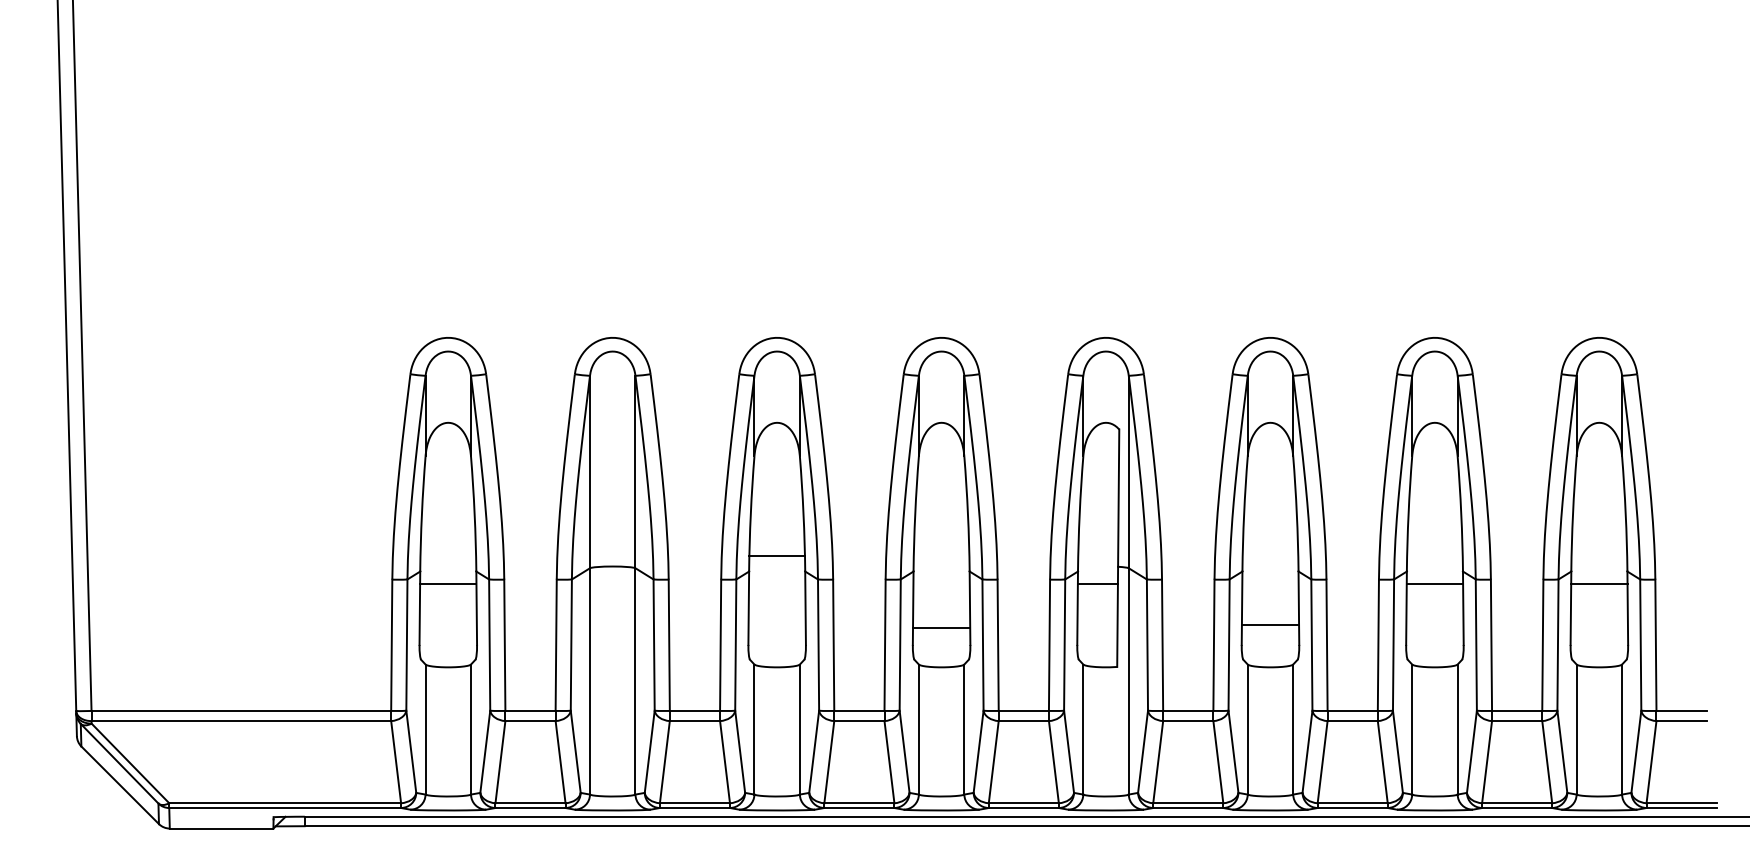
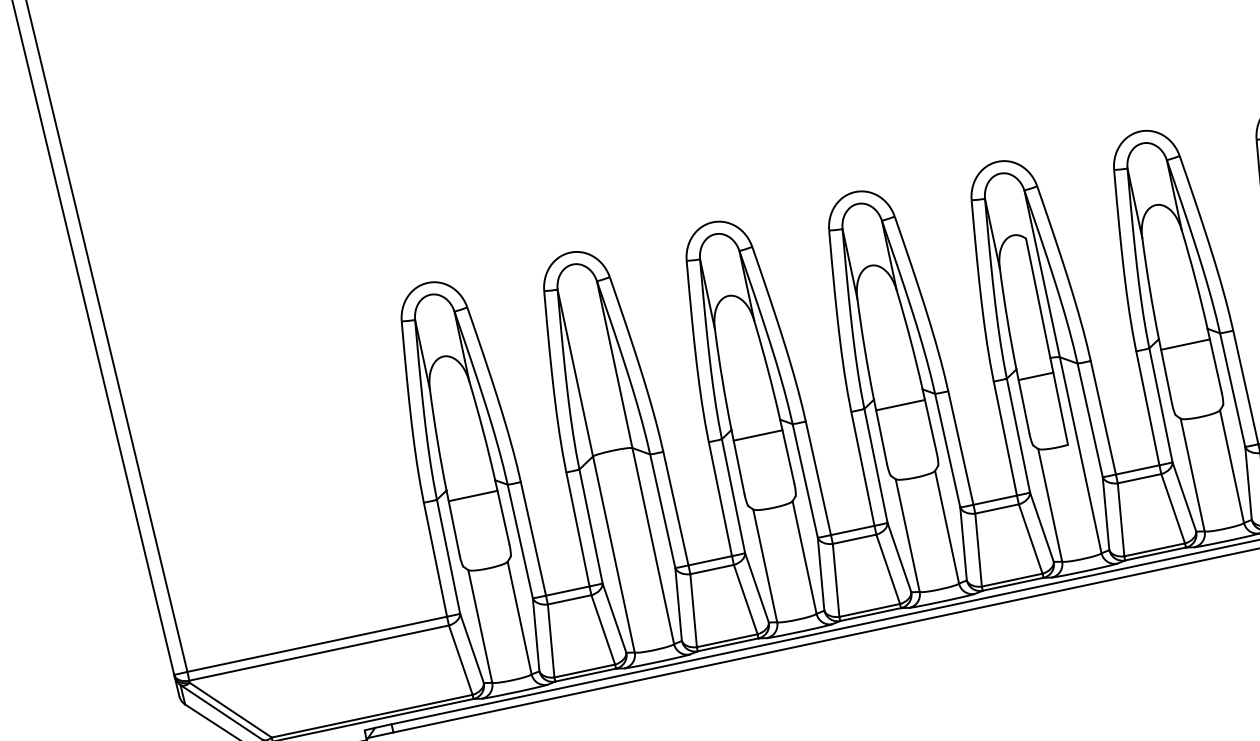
line: (777, 555) -> (758, 435), moved
line: (1270, 624) -> (1185, 344), moved
line: (941, 627) -> (900, 404), moved

